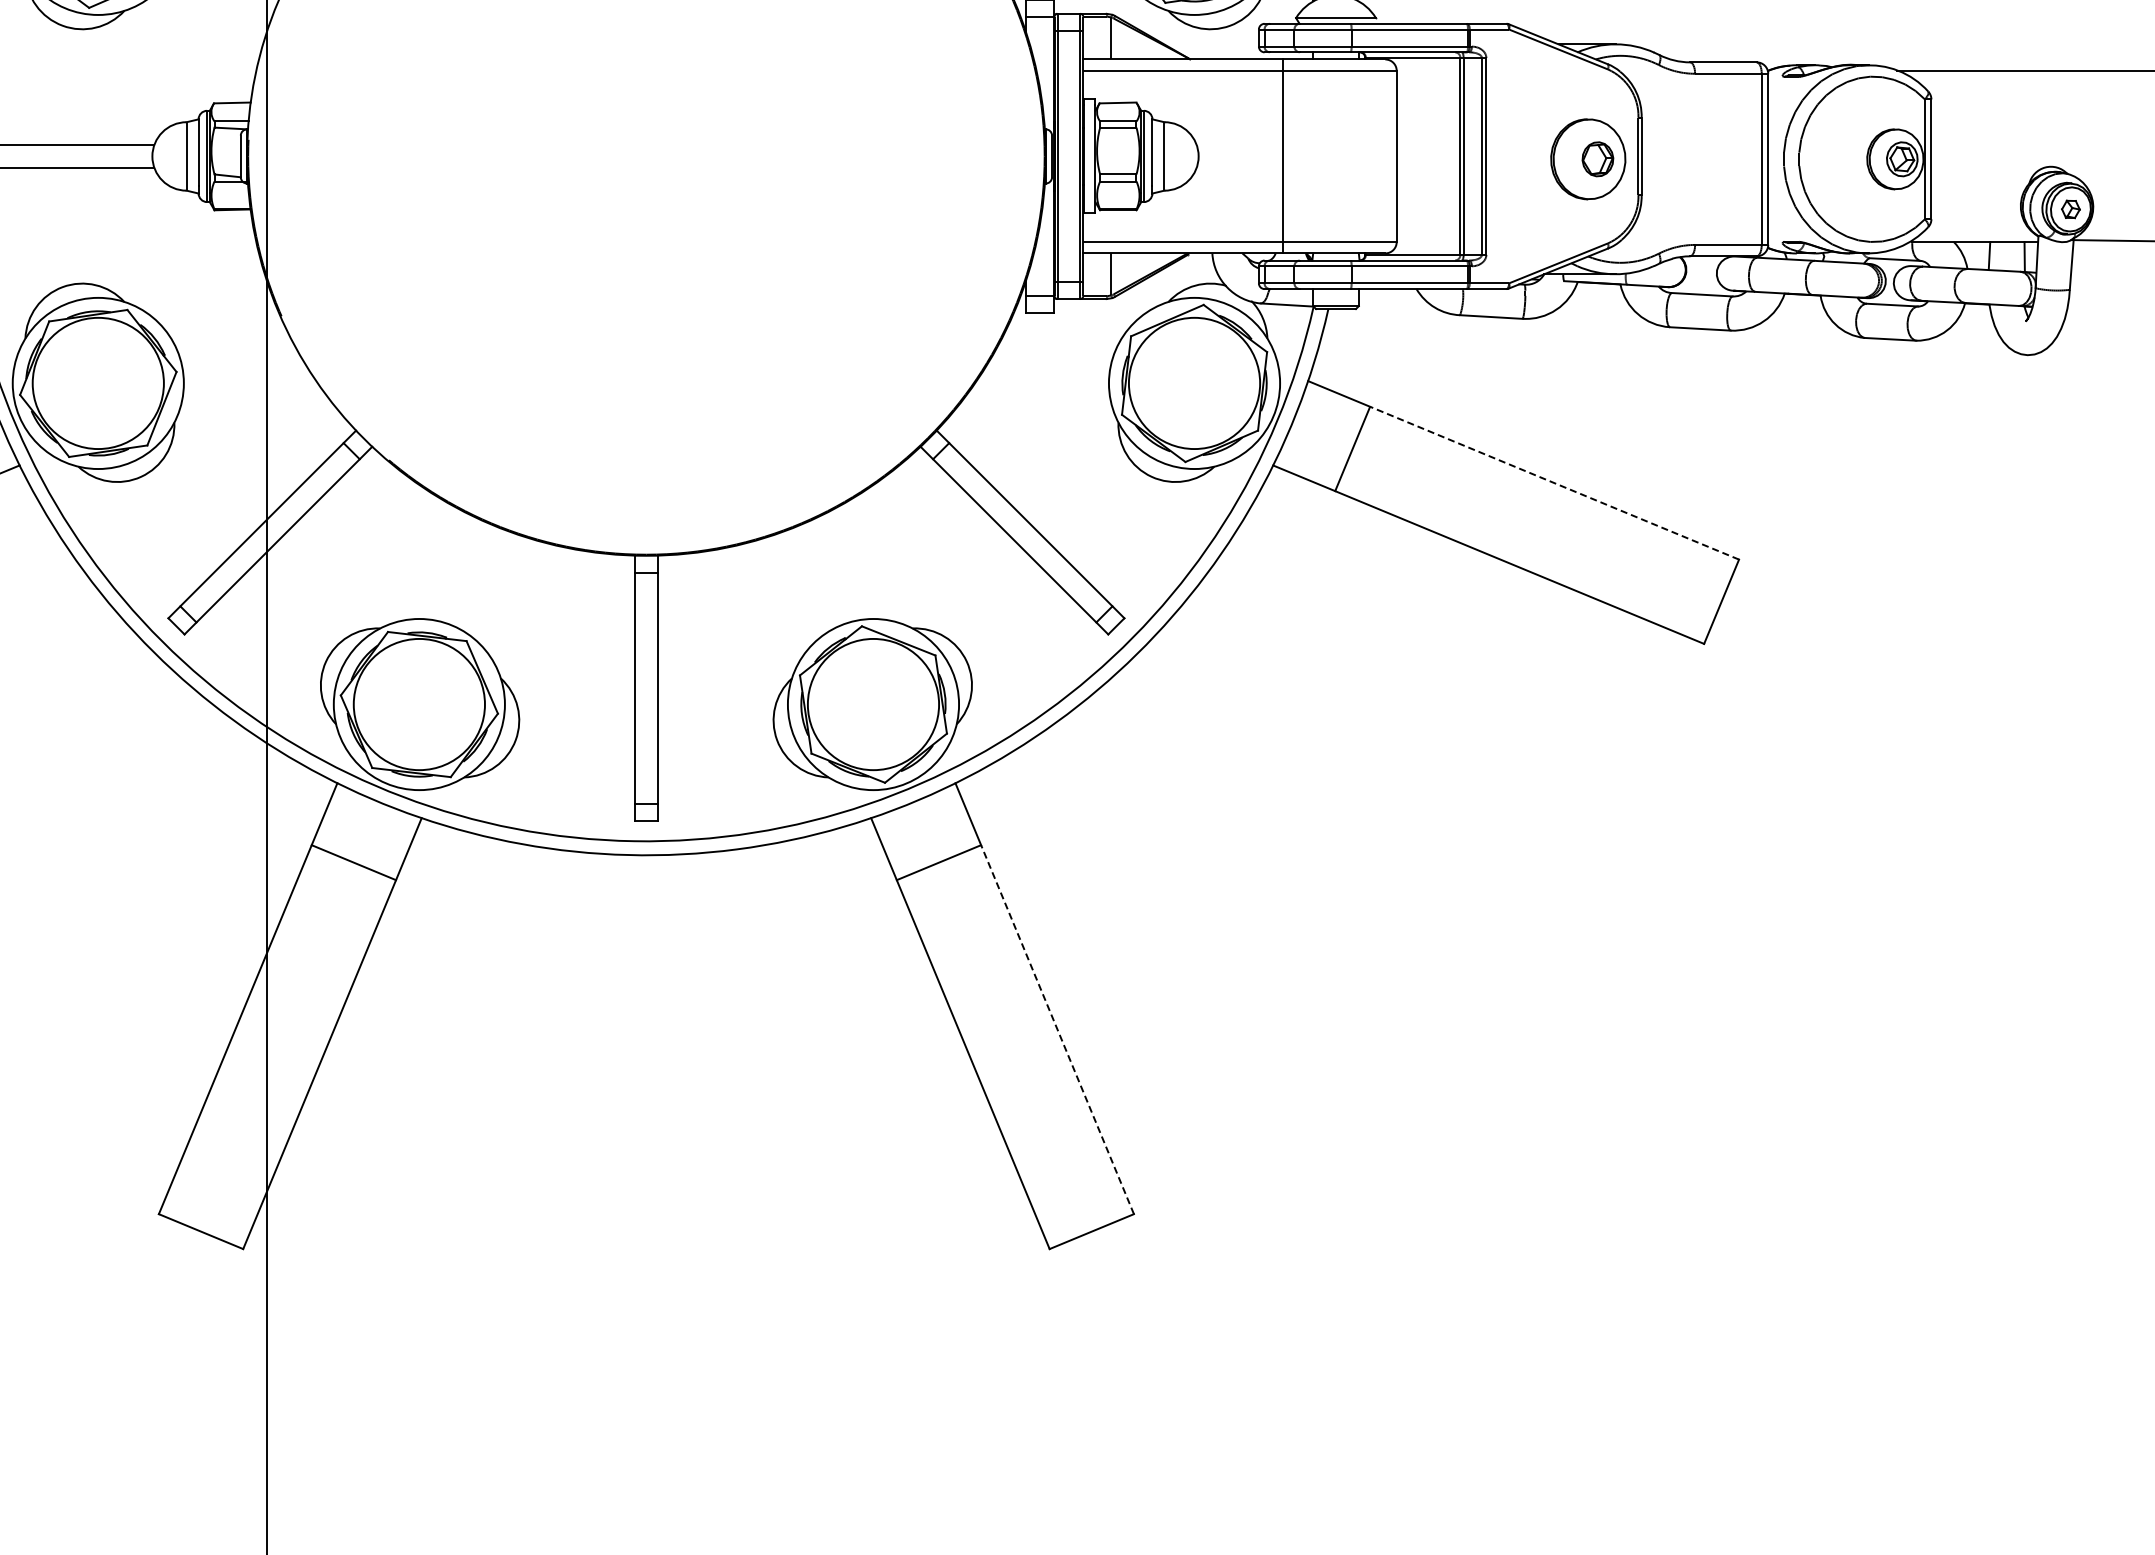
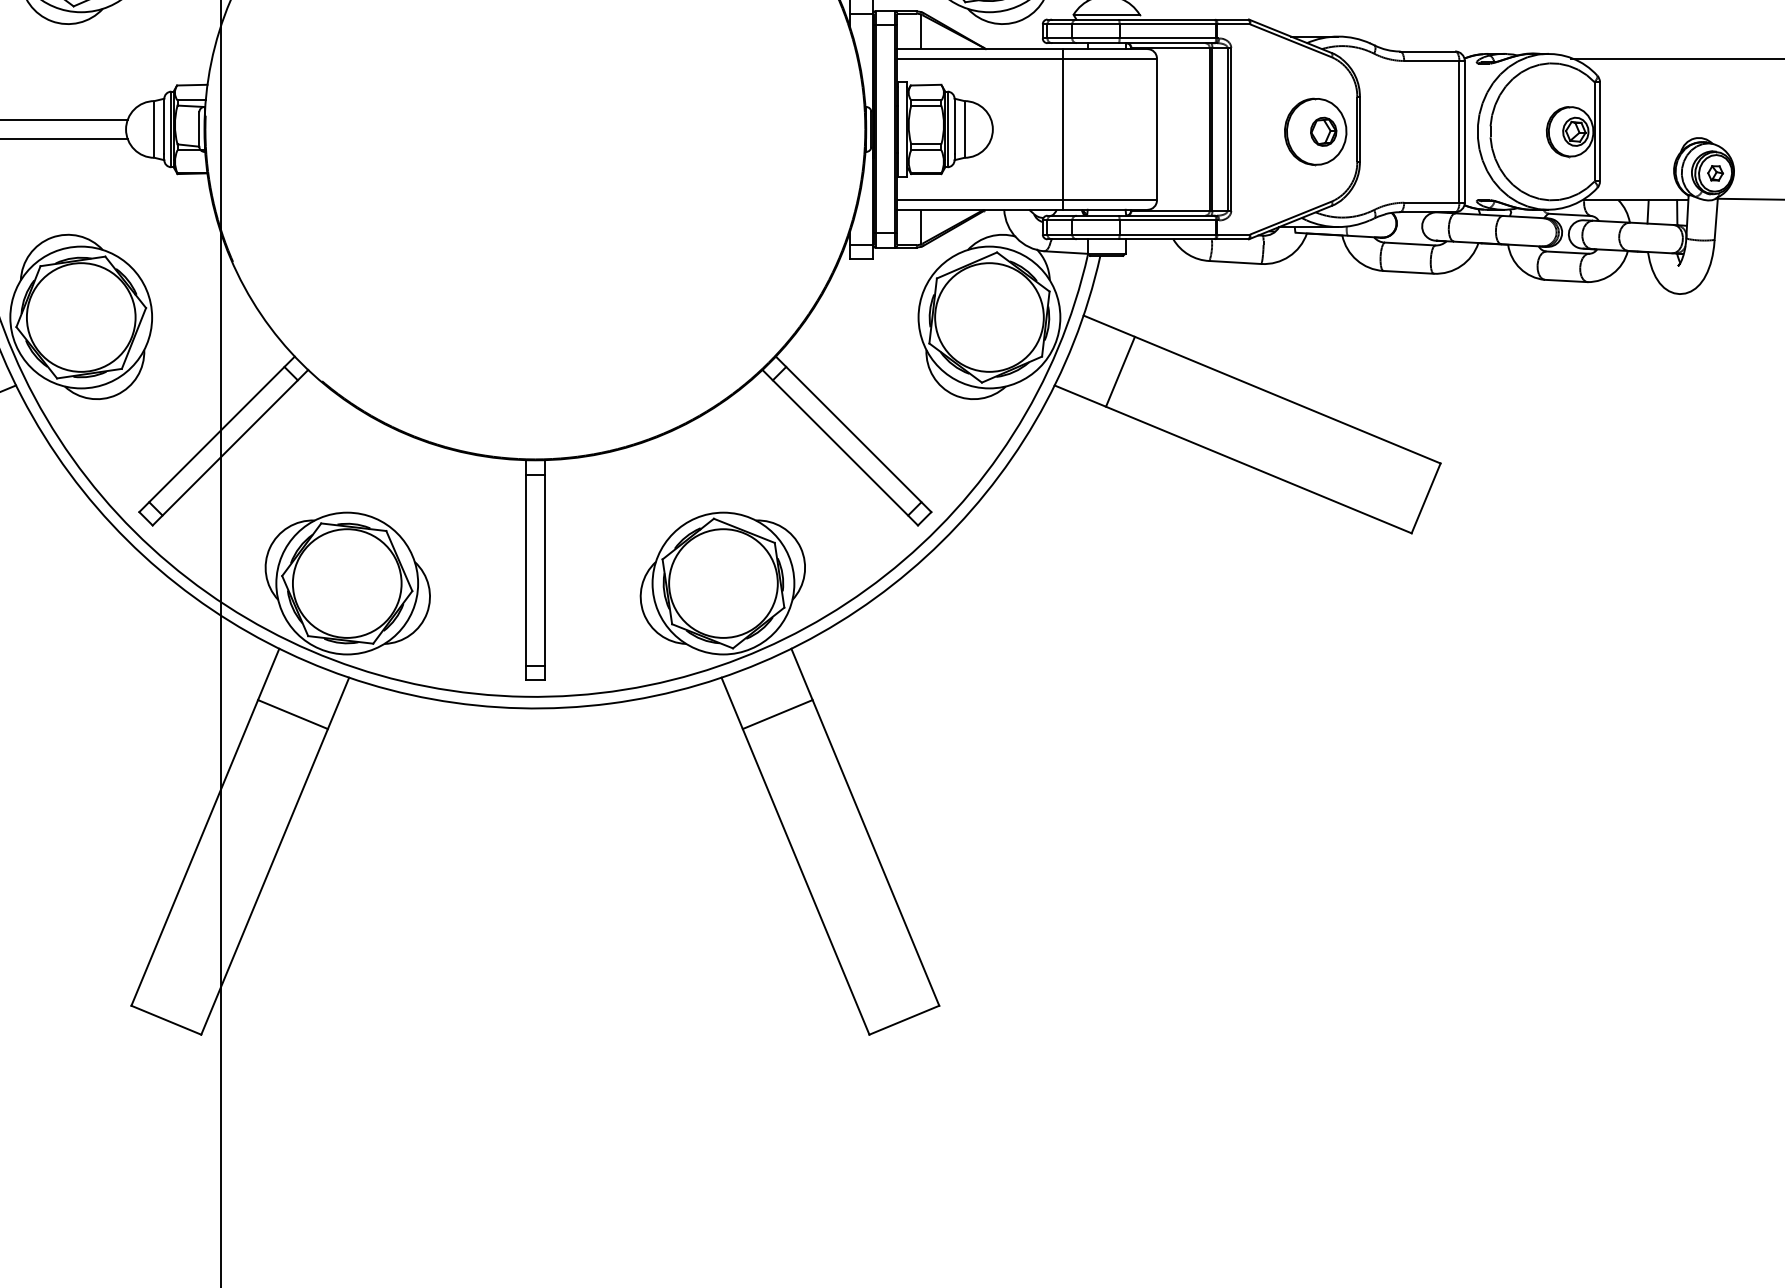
line: (1554, 483) -> (1287, 400), dashed -> solid
line: (1057, 1029) -> (875, 852), dashed -> solid

